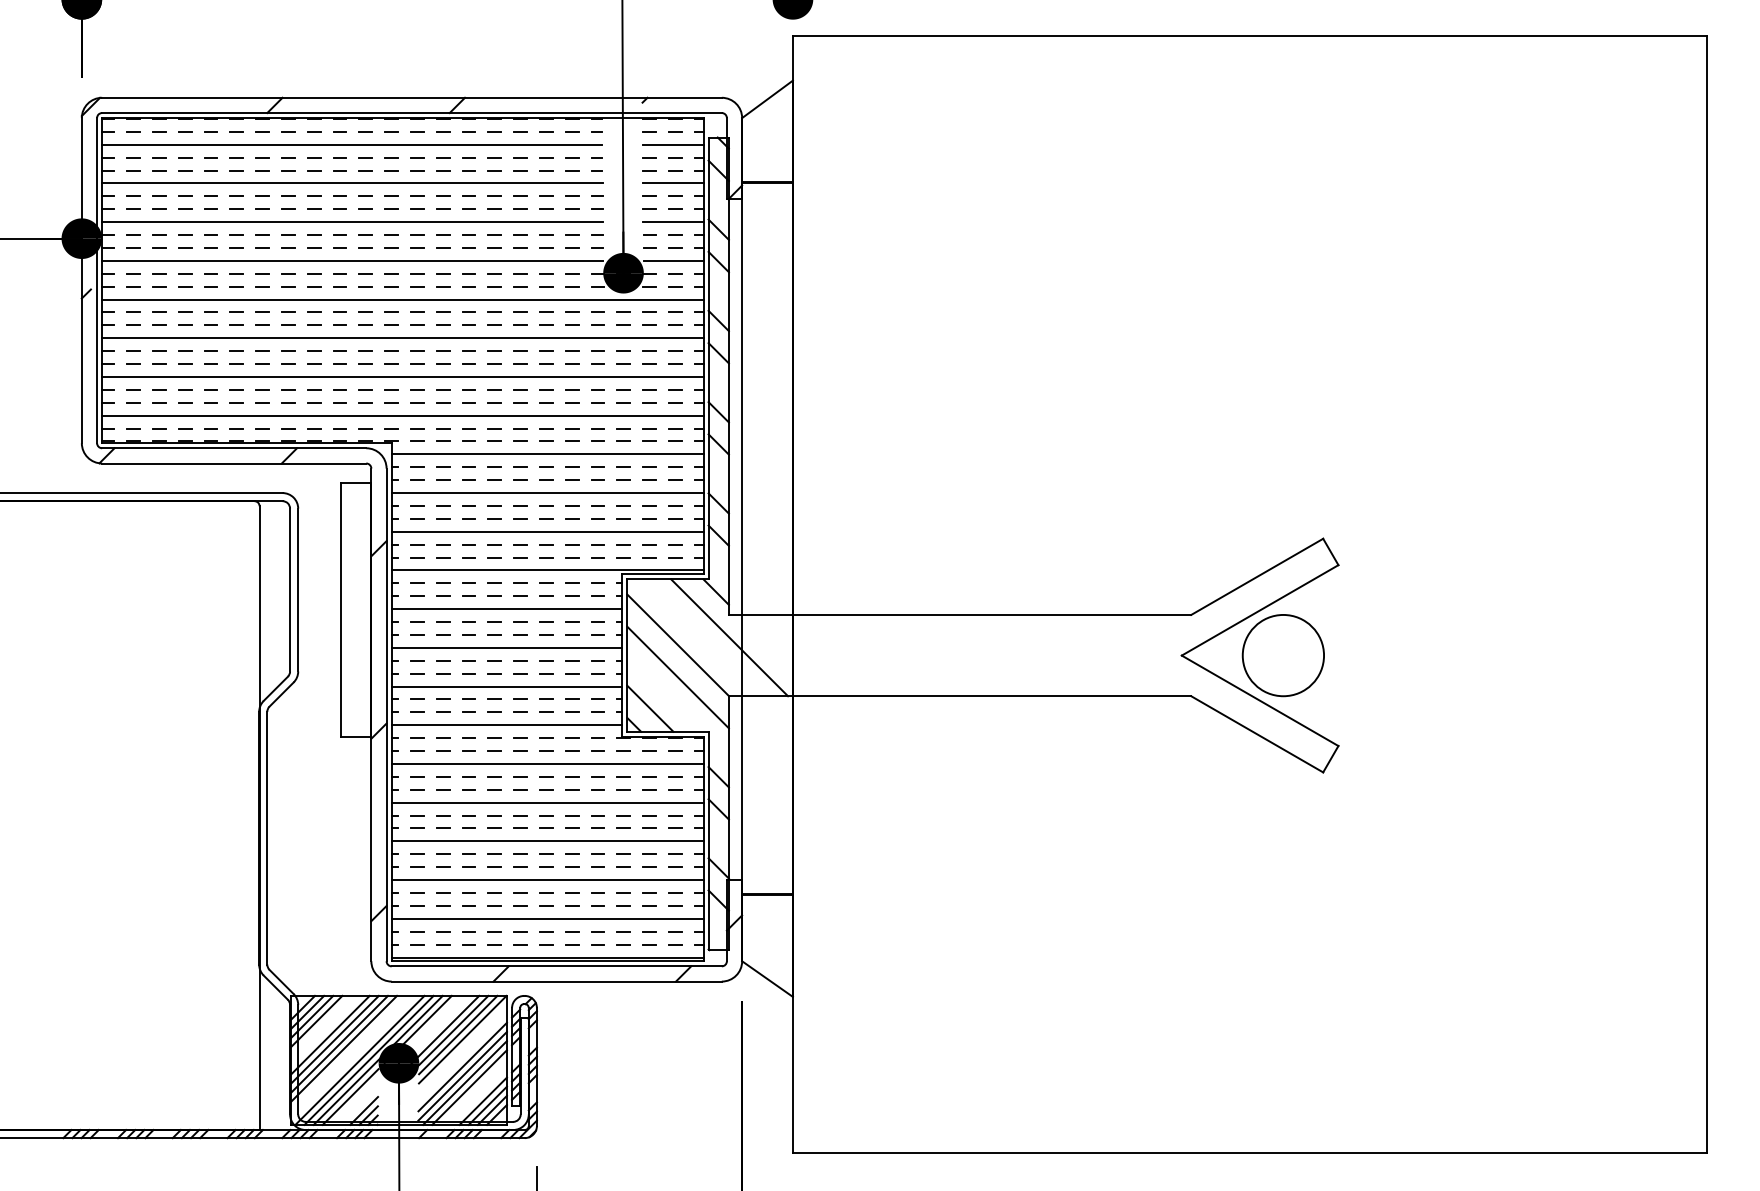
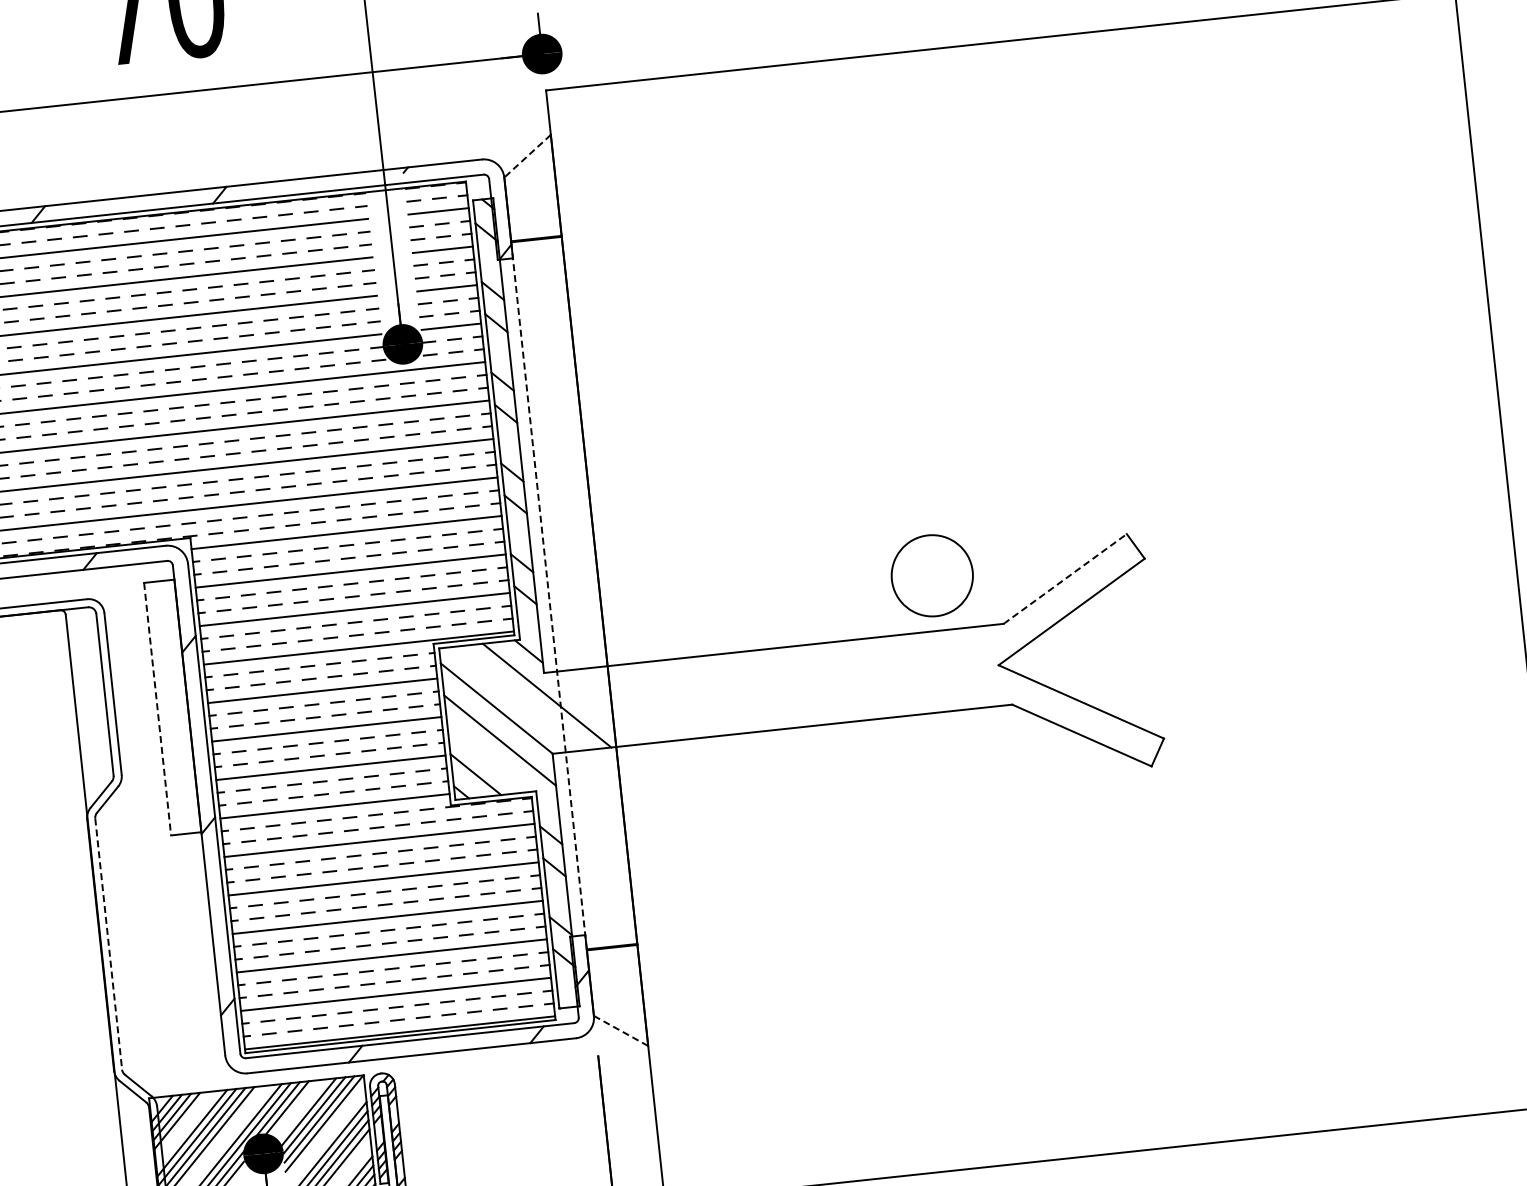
line: (767, 99) -> (527, 156), solid -> dashed
line: (742, 538) -> (549, 595), solid -> dashed
line: (1257, 576) -> (1065, 578), solid -> dashed
line: (340, 609) -> (157, 708), solid -> dashed
circle: (1282, 655) -> (931, 575), moved
line: (267, 838) -> (108, 944), solid -> dashed
line: (767, 979) -> (621, 1031), solid -> dashed

